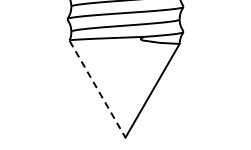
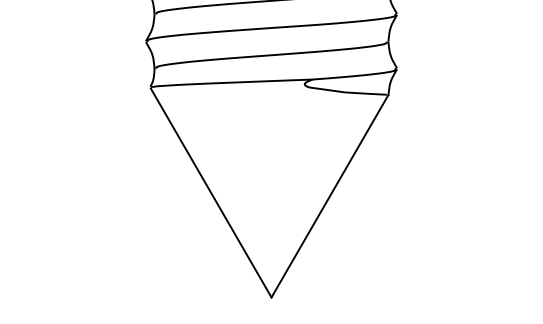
line: (97, 89) -> (210, 193), dashed -> solid

